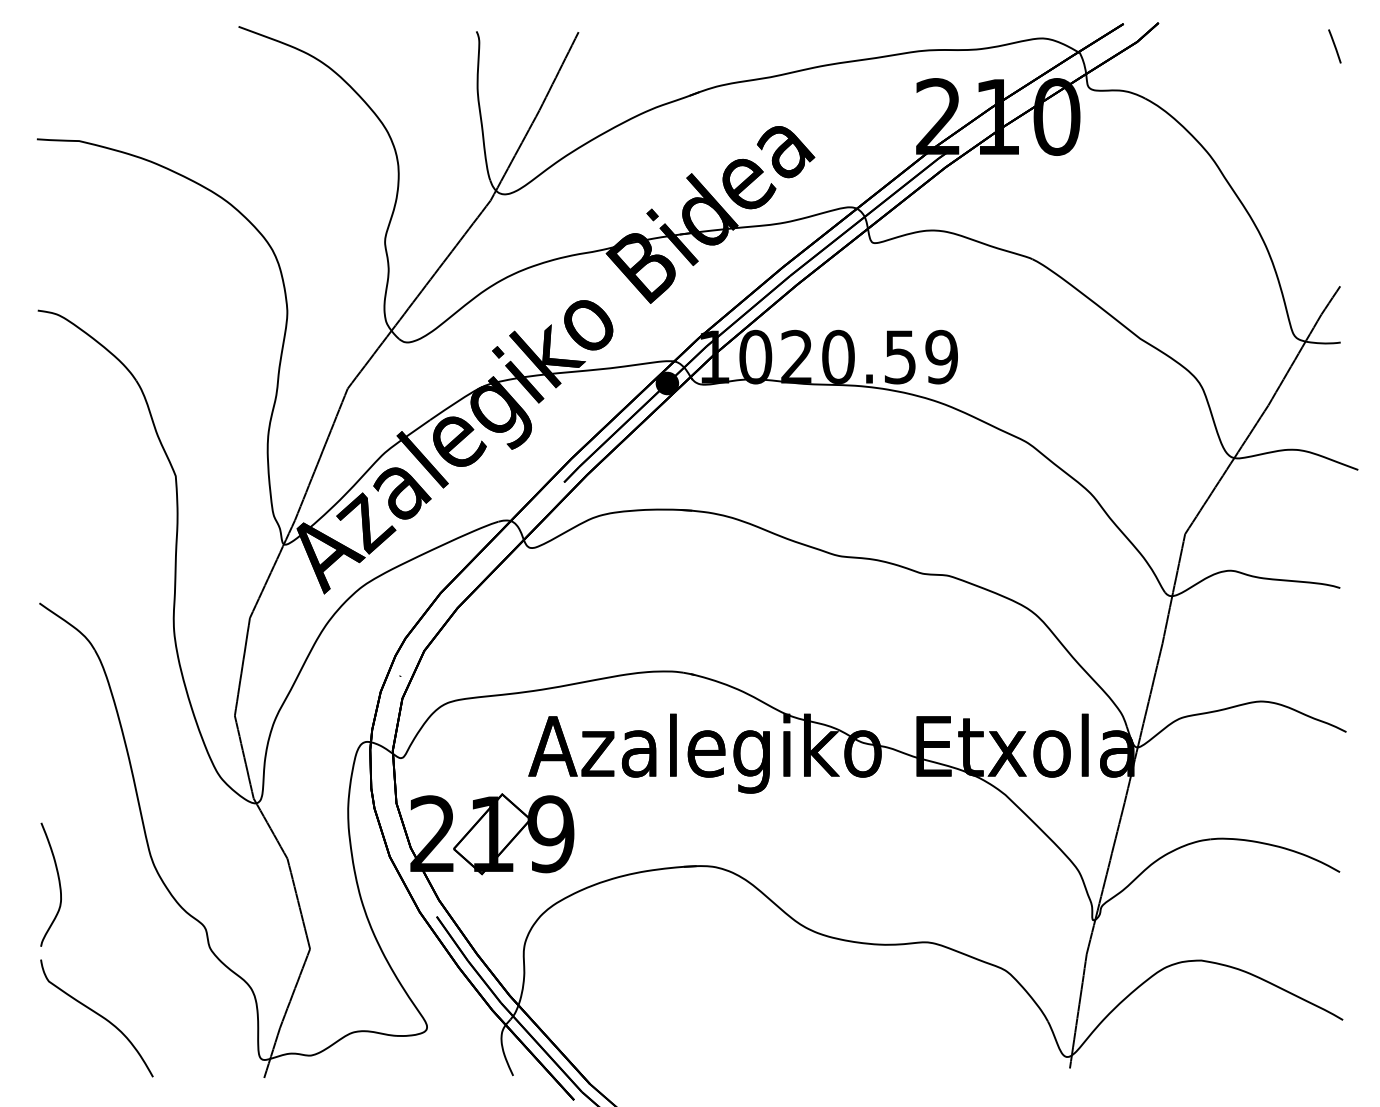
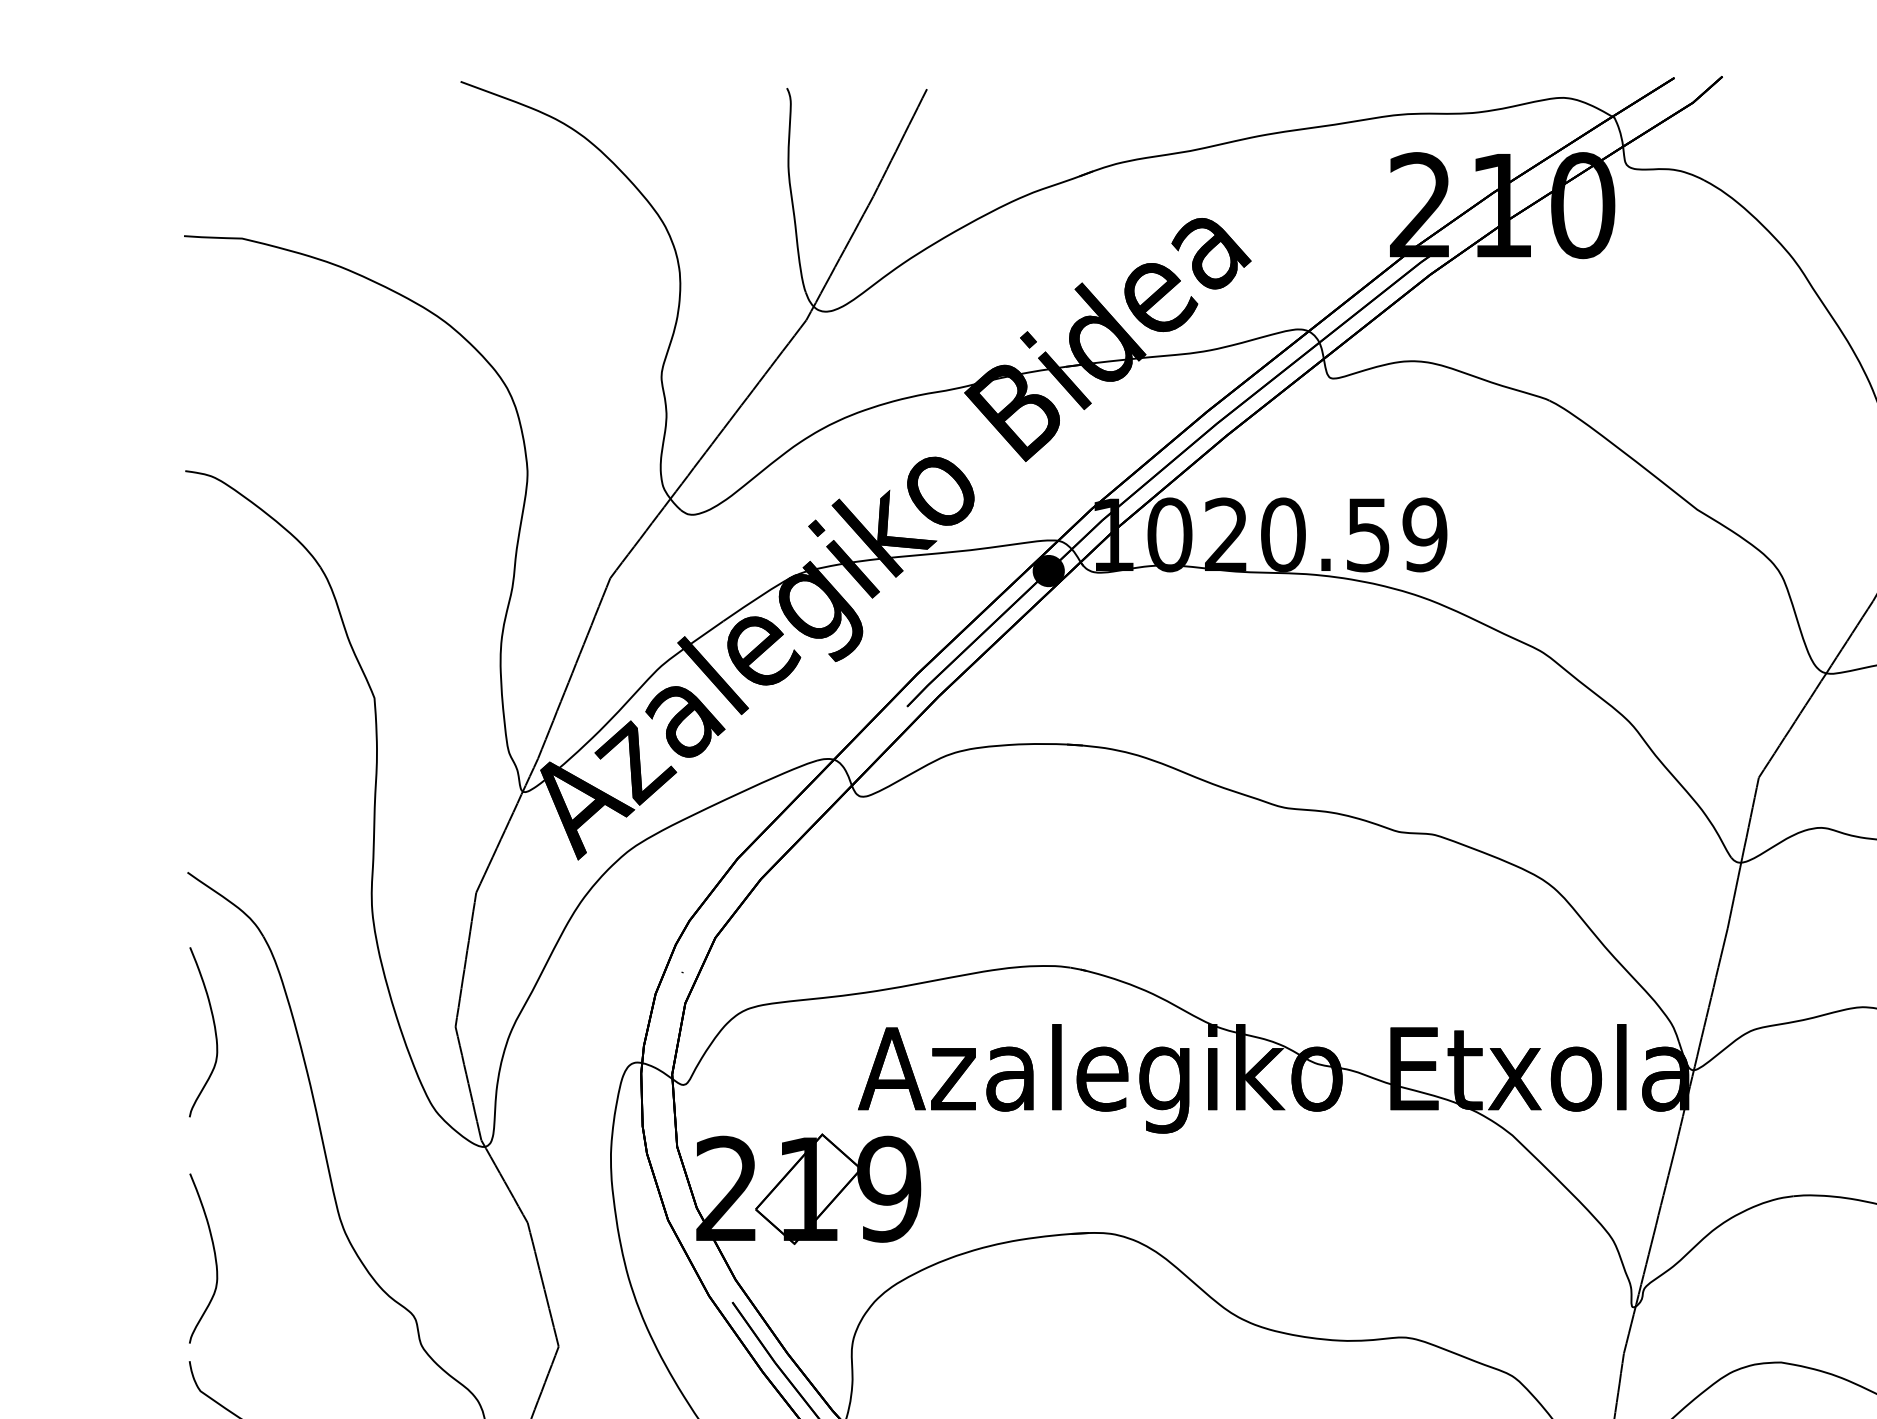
curve: (58, 718) -> (213, 1030), added

